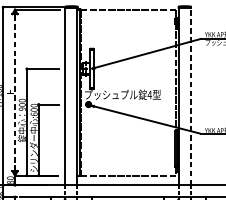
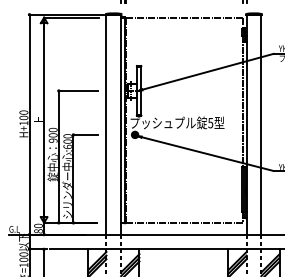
line: (15, 92) -> (44, 120), dashed -> solid
text: (149, 95) -> (210, 123), 4 -> 5
line: (190, 96) -> (261, 124), dashed -> solid

